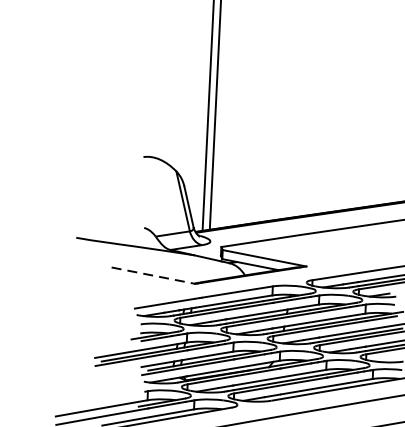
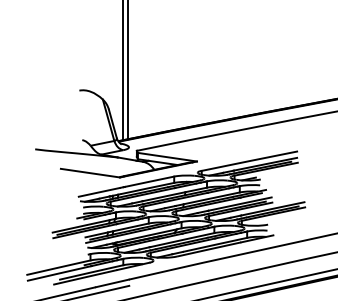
line: (153, 276) -> (90, 173), dashed -> solid

